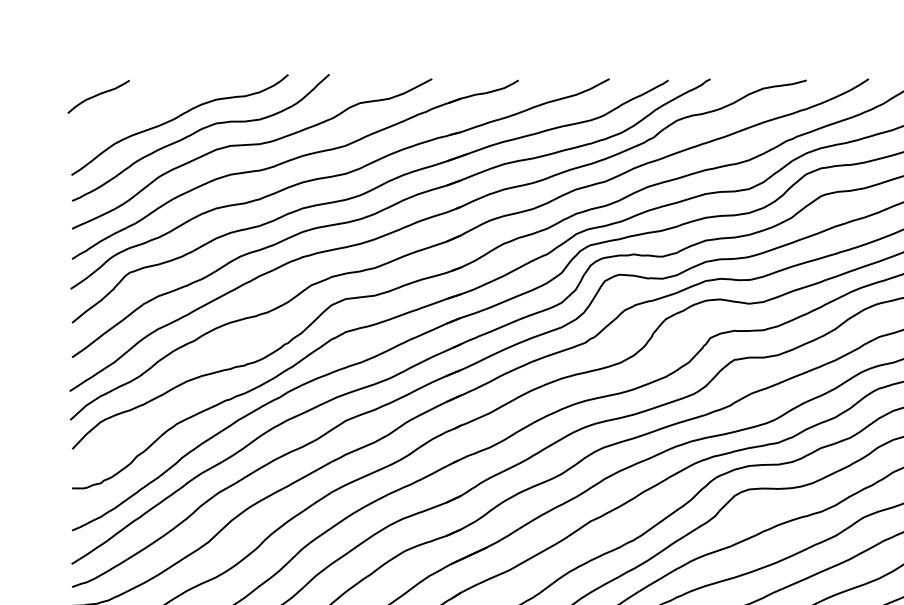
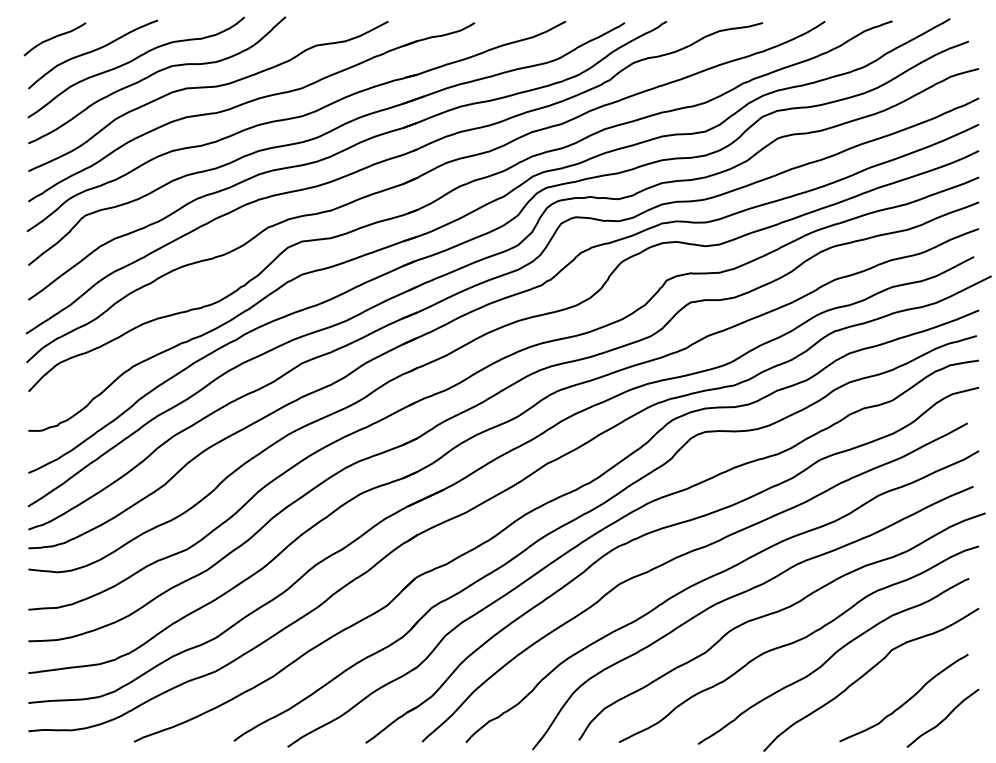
curve: (136, 110) -> (92, 52), added

